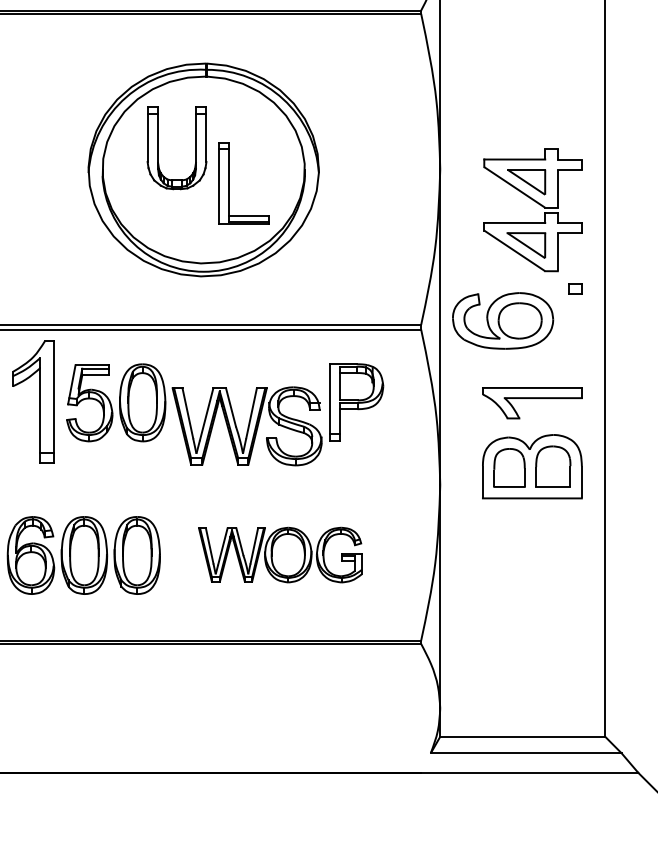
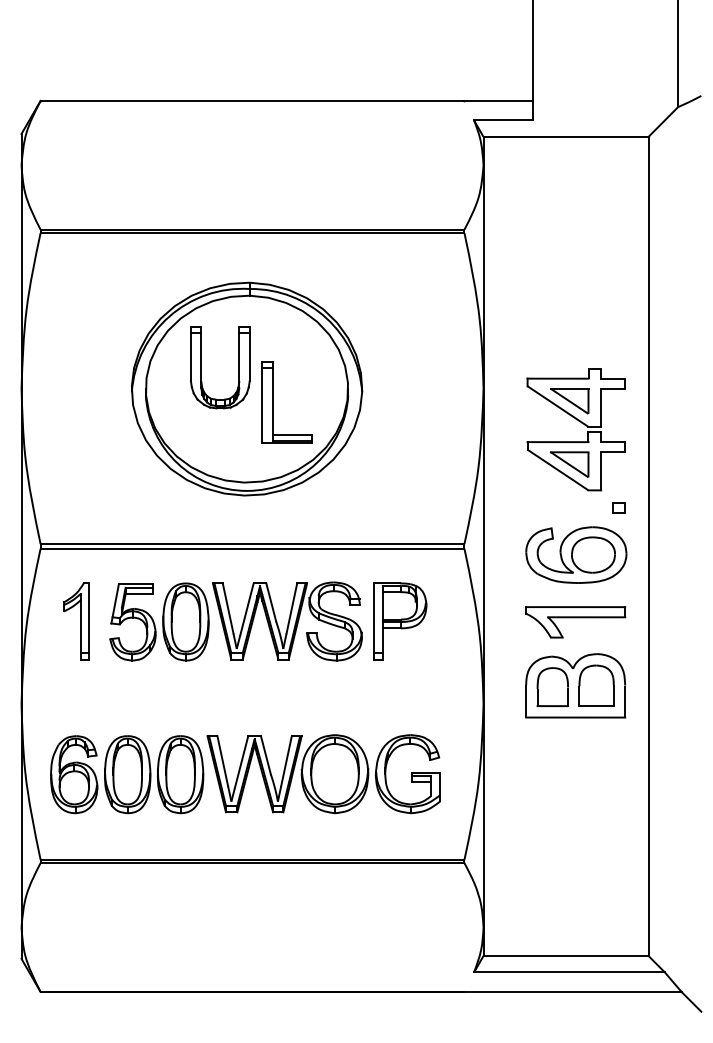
part: (503, 320) -> (576, 554), moved
part: (33, 402) -> (76, 621), size x0.62
part: (247, 426) -> (287, 621), moved
part: (280, 555) -> (323, 774), size x1.43

